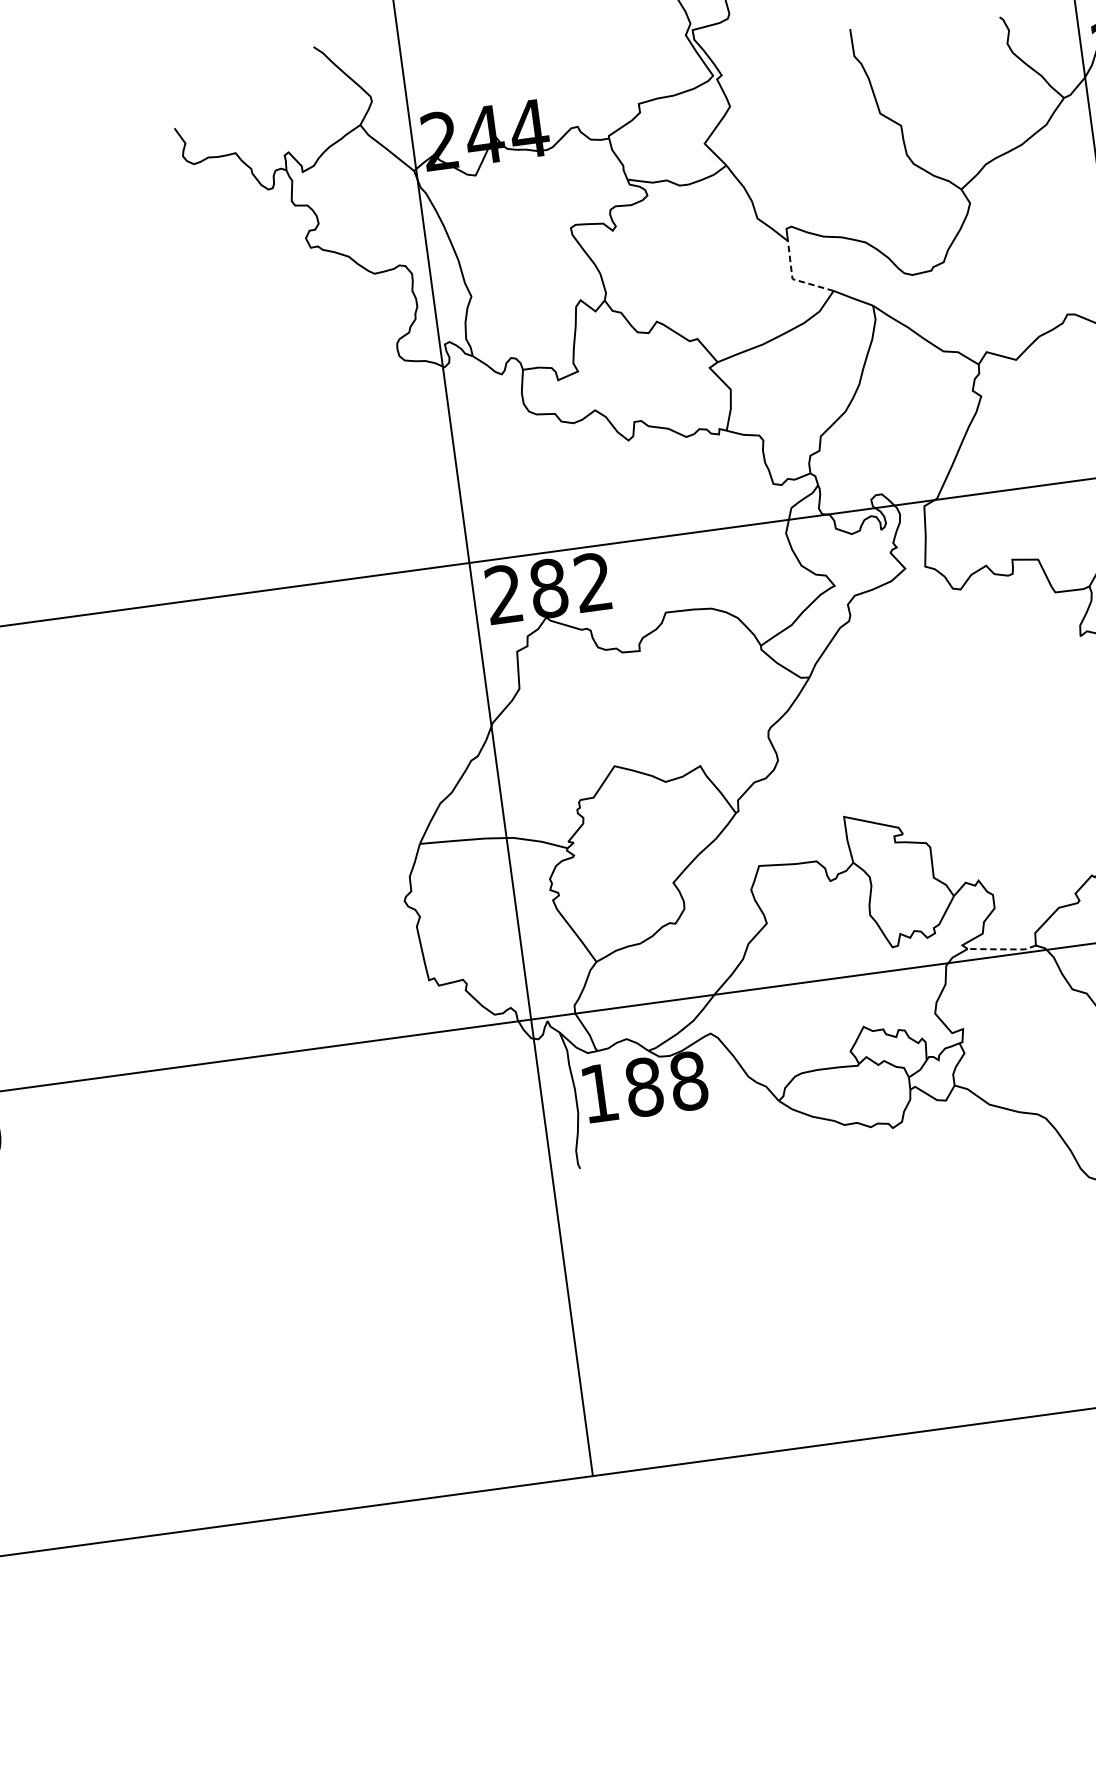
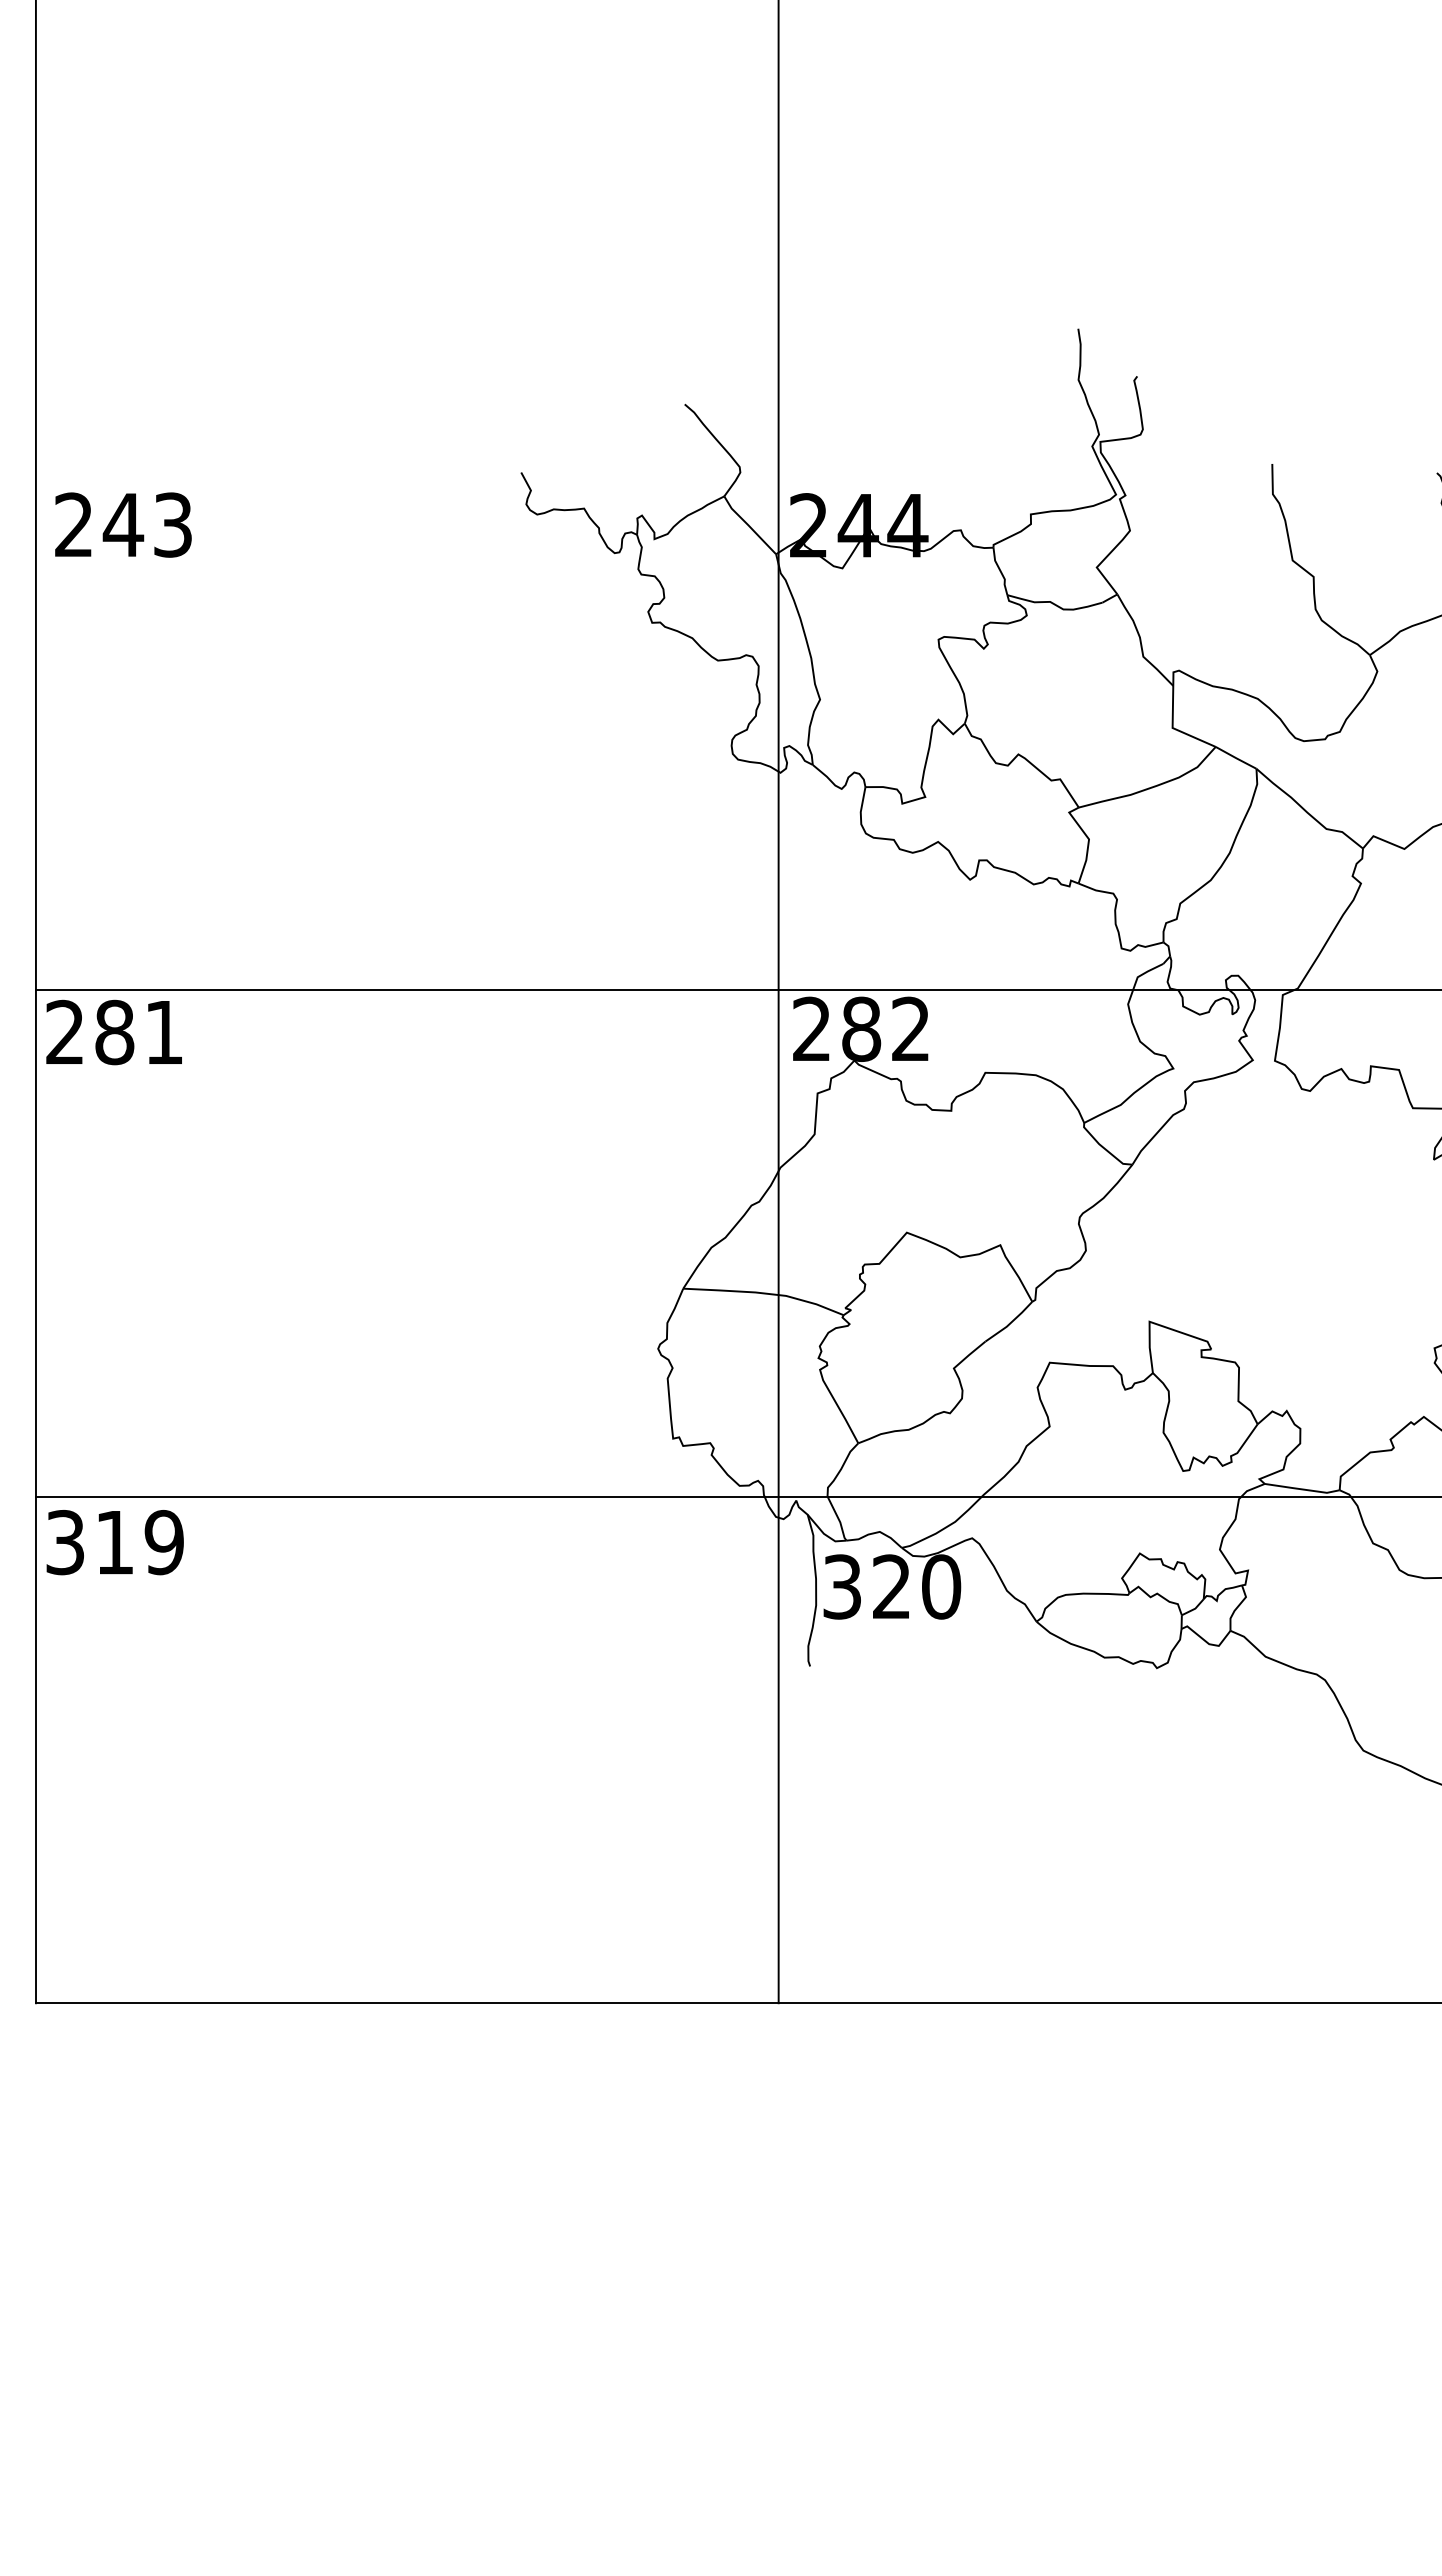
line: (794, 279) -> (1174, 728), dashed -> solid
line: (1002, 949) -> (1302, 1489), dashed -> solid
text: (644, 1086) -> (892, 1586), 188 -> 320

